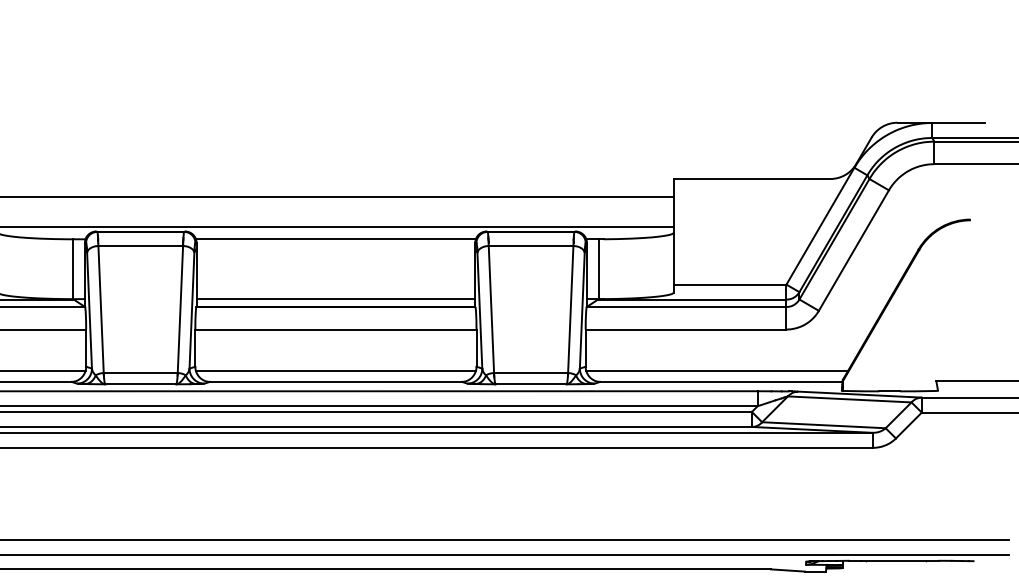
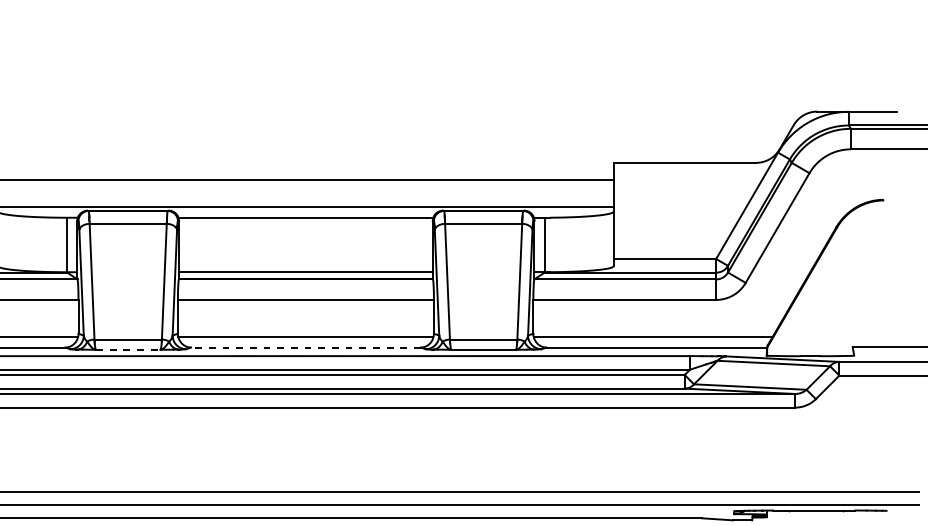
line: (335, 381) -> (305, 347), solid -> dashed
line: (141, 384) -> (128, 349), solid -> dashed

